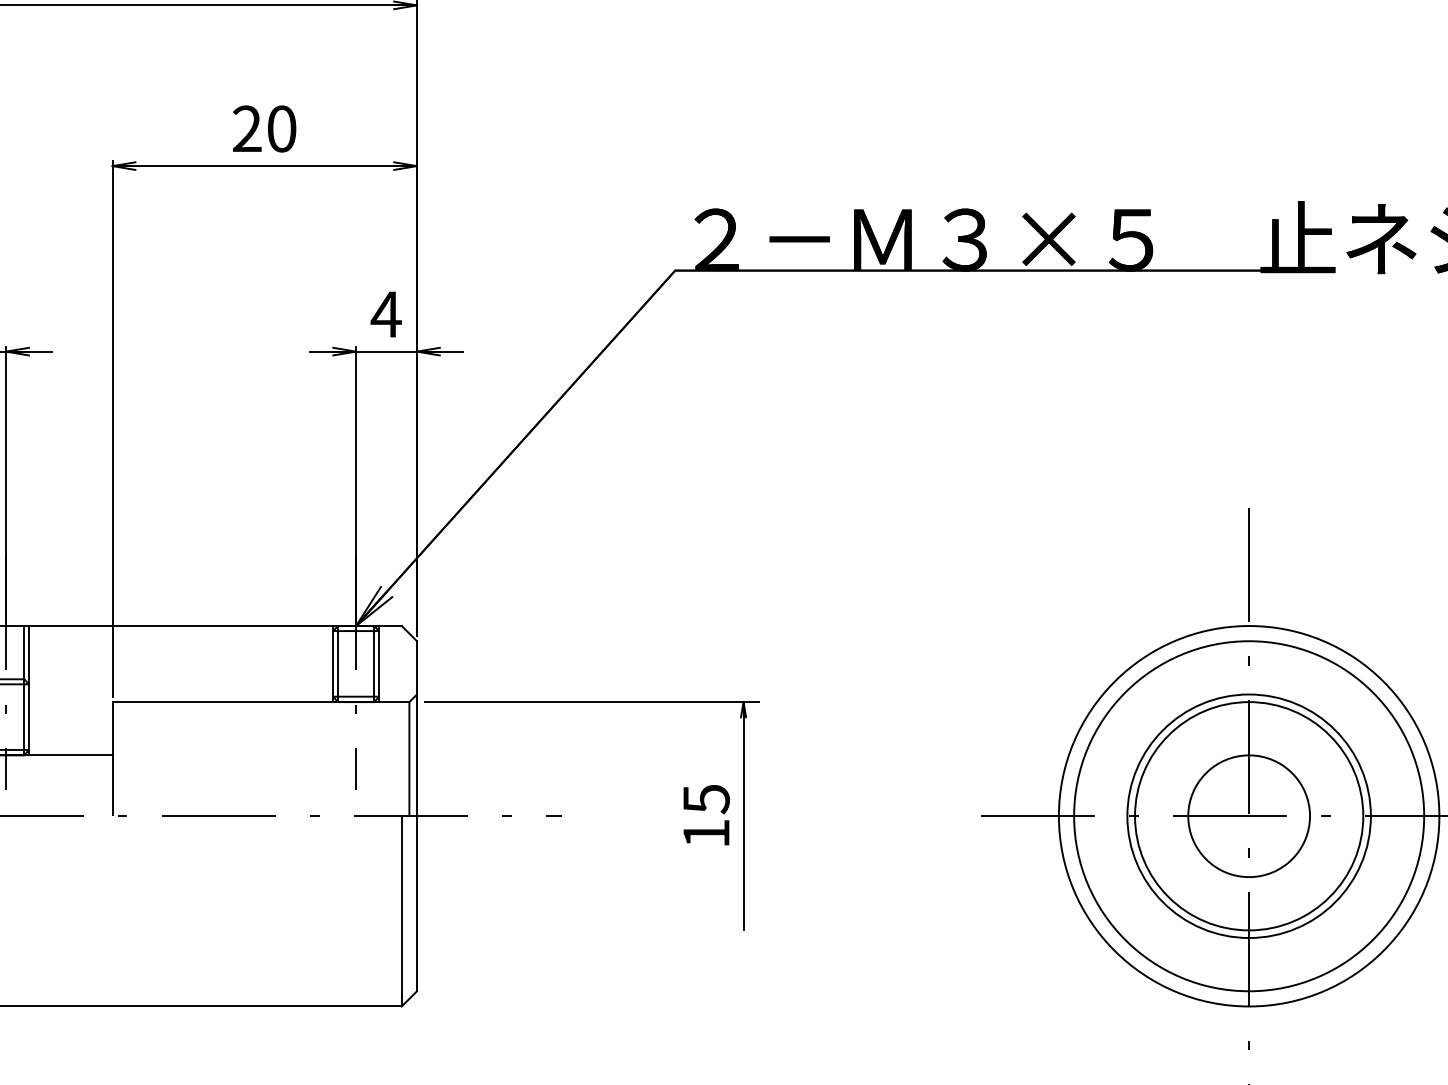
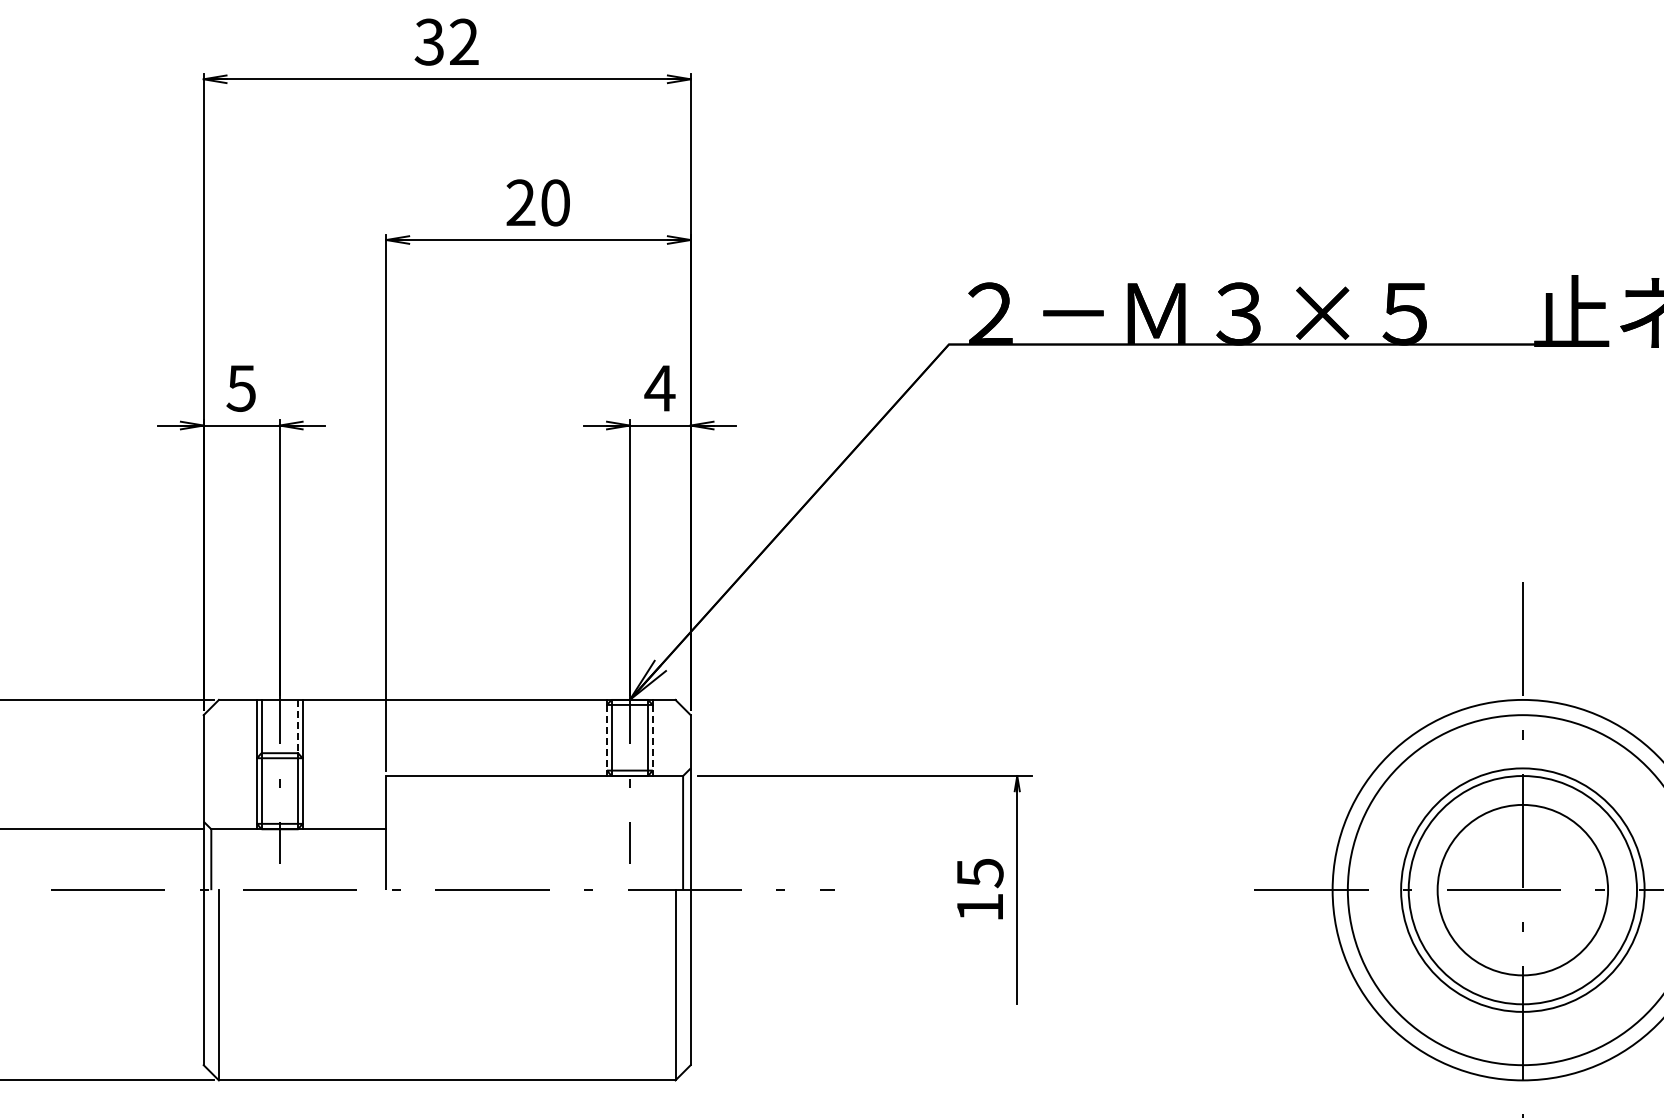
line: (24, 652) -> (298, 726), solid -> dashed
line: (333, 663) -> (607, 737), solid -> dashed
line: (378, 663) -> (652, 737), solid -> dashed
circle: (1248, 816) -> (1522, 890), size x1.4

